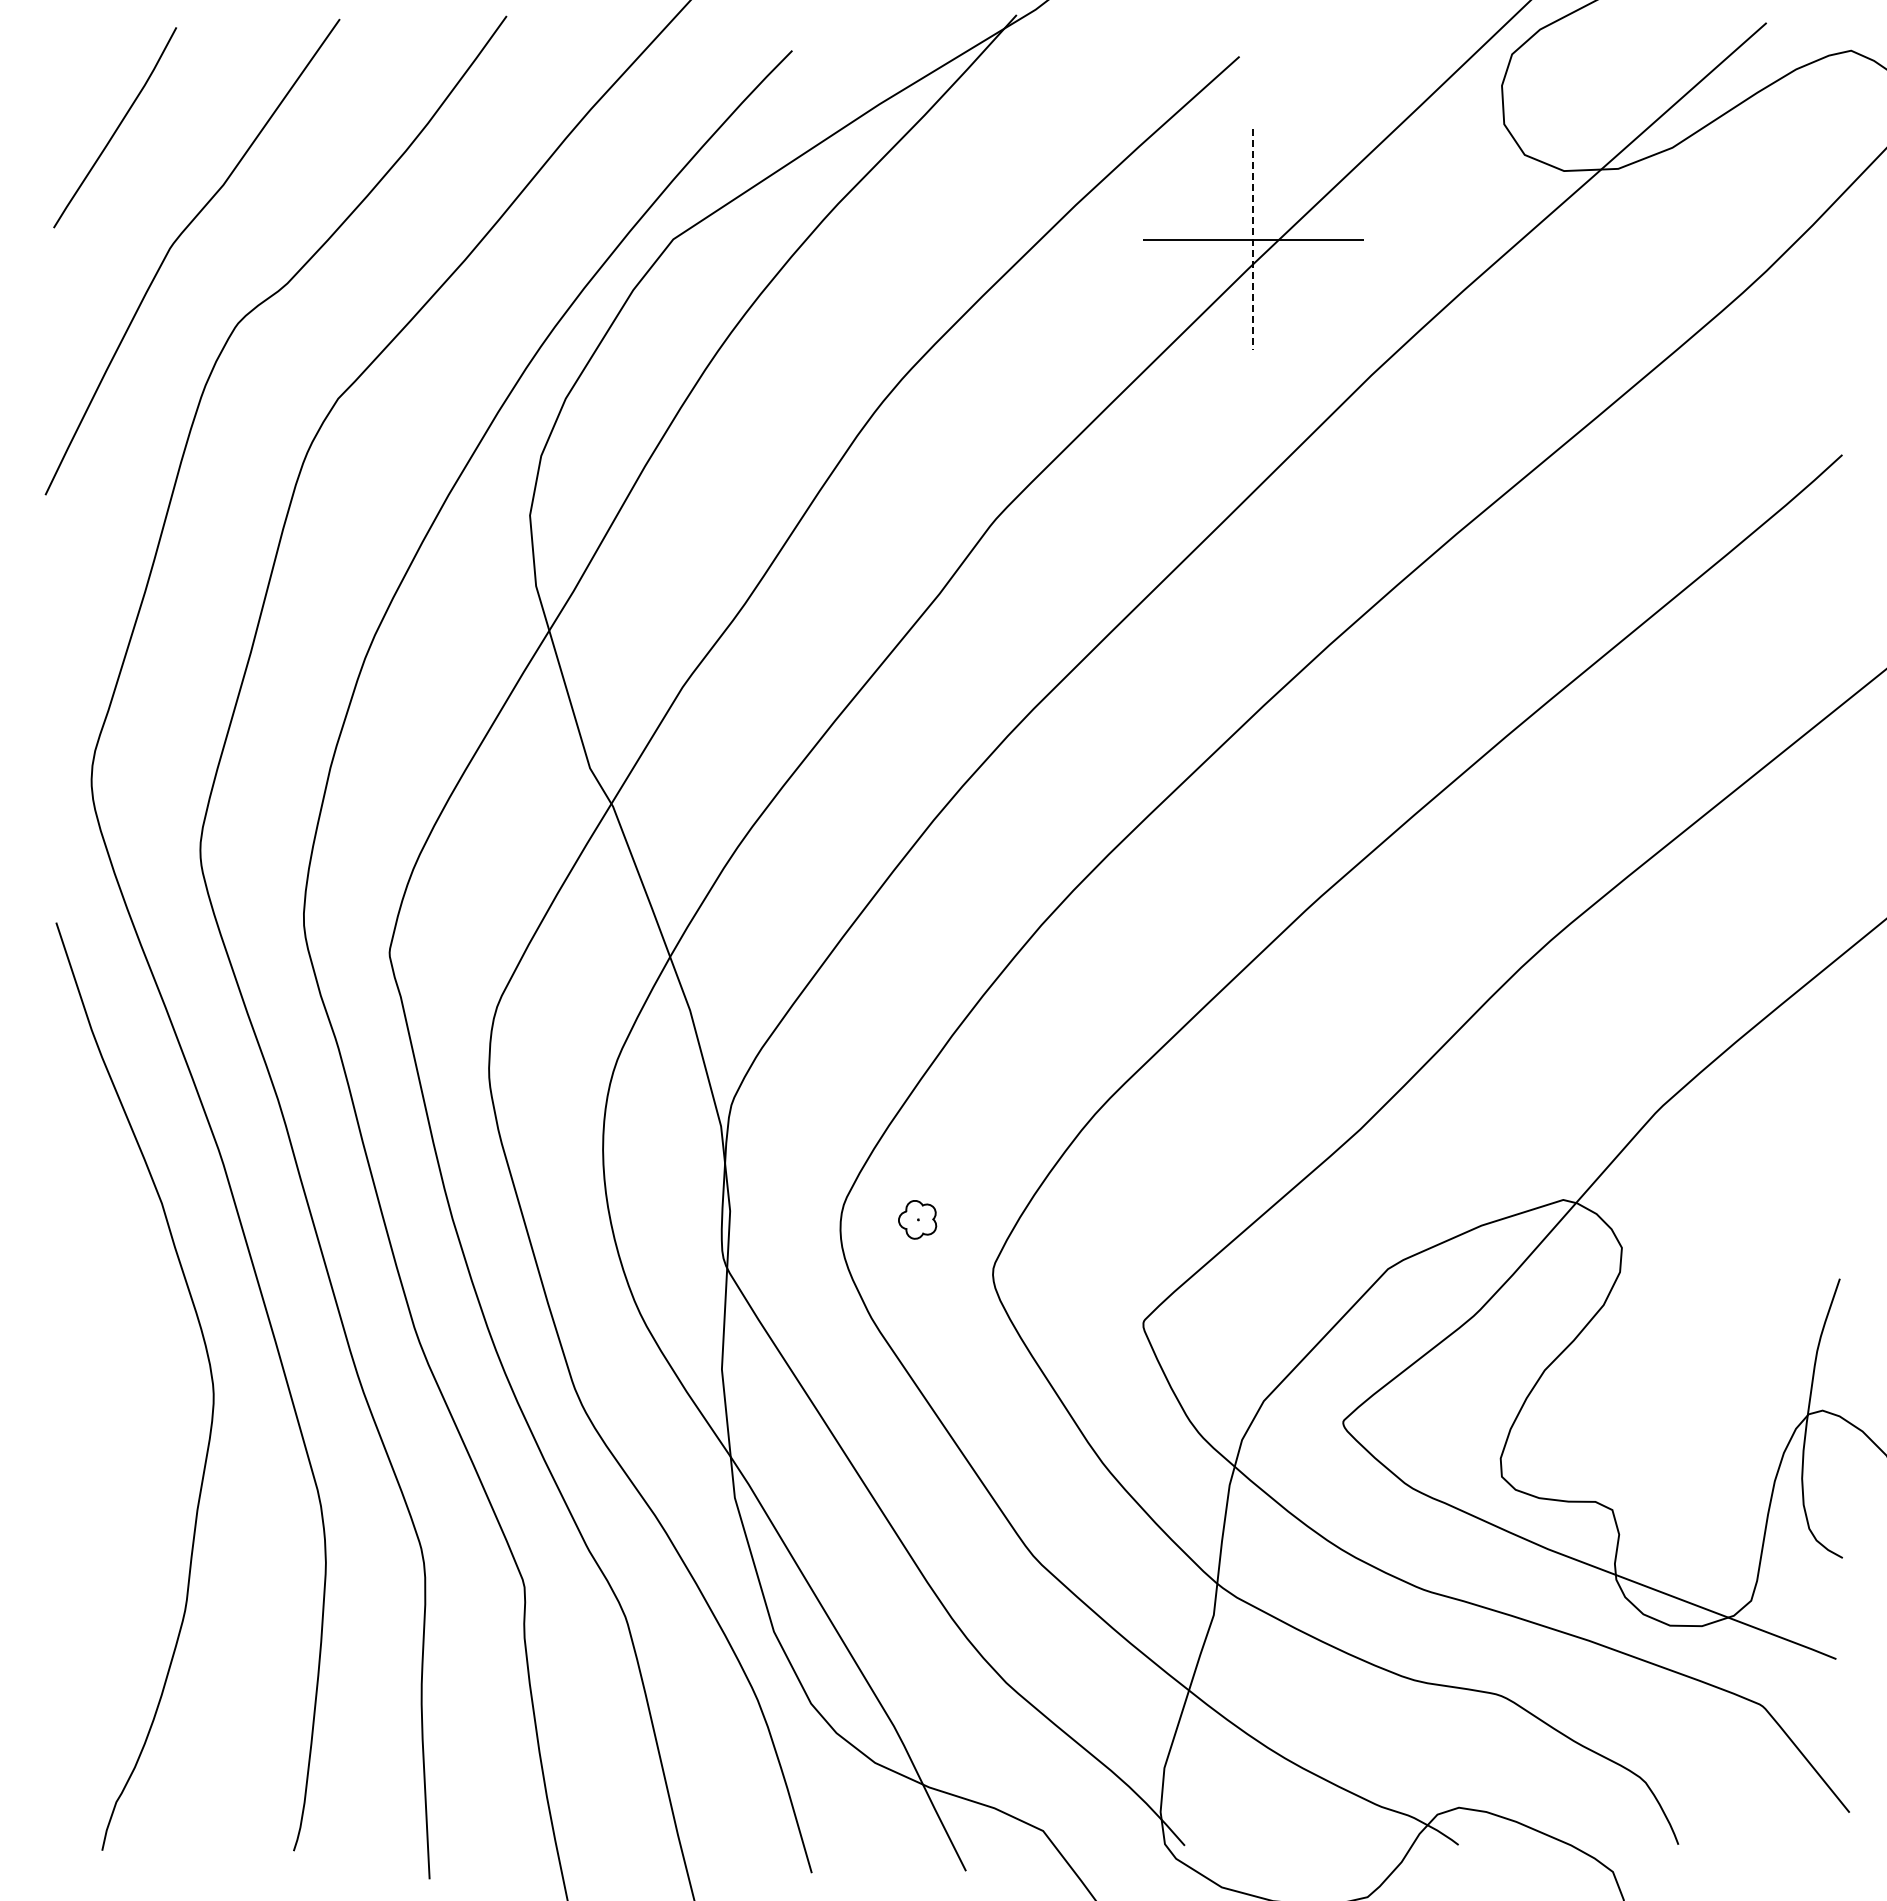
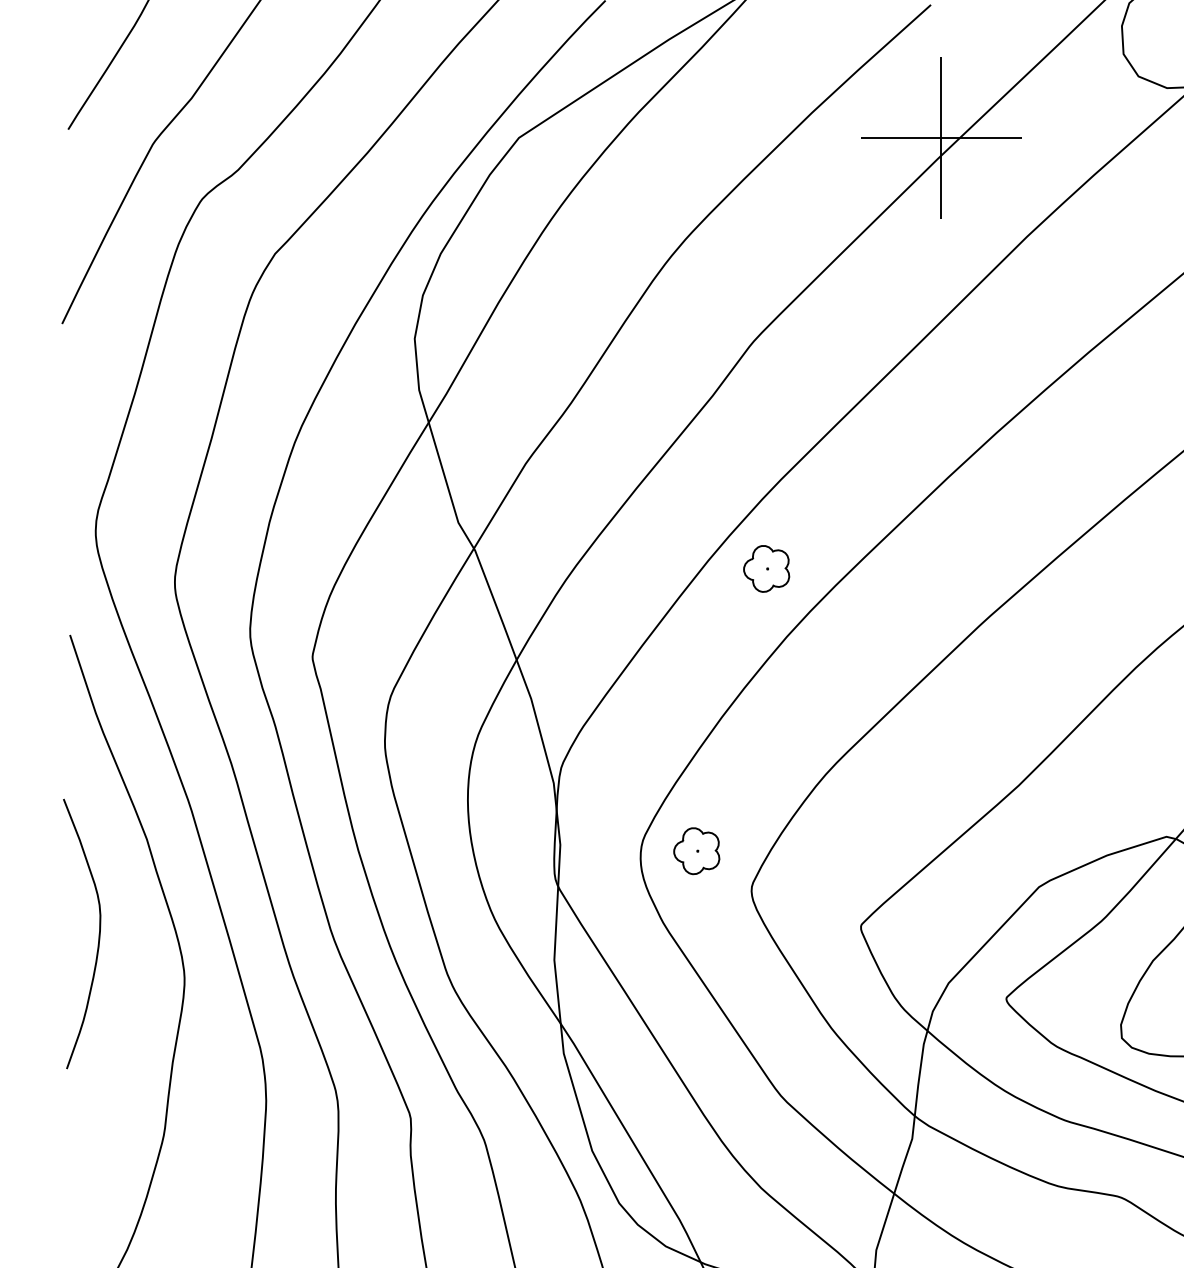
line: (1253, 239) -> (941, 137), dashed -> solid
part: (1013, 831) -> (766, 568), added
part: (917, 1219) -> (696, 851), size x1.67
curve: (95, 1337) -> (98, 936), added

